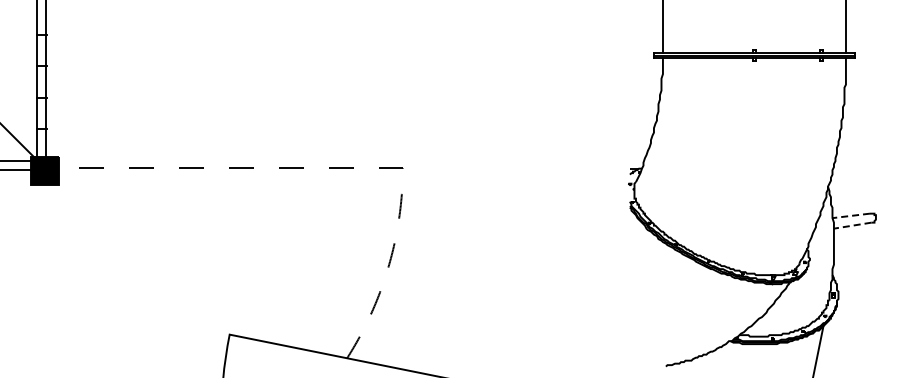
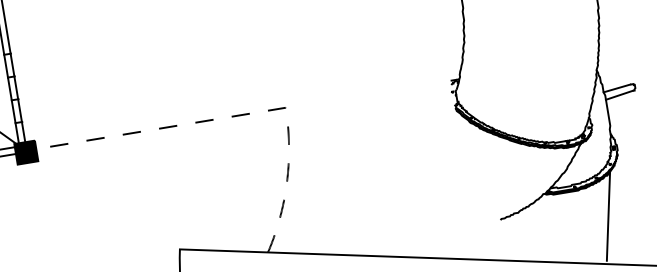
line: (851, 215) -> (617, 88), dashed -> solid
line: (852, 225) -> (619, 95), dashed -> solid

